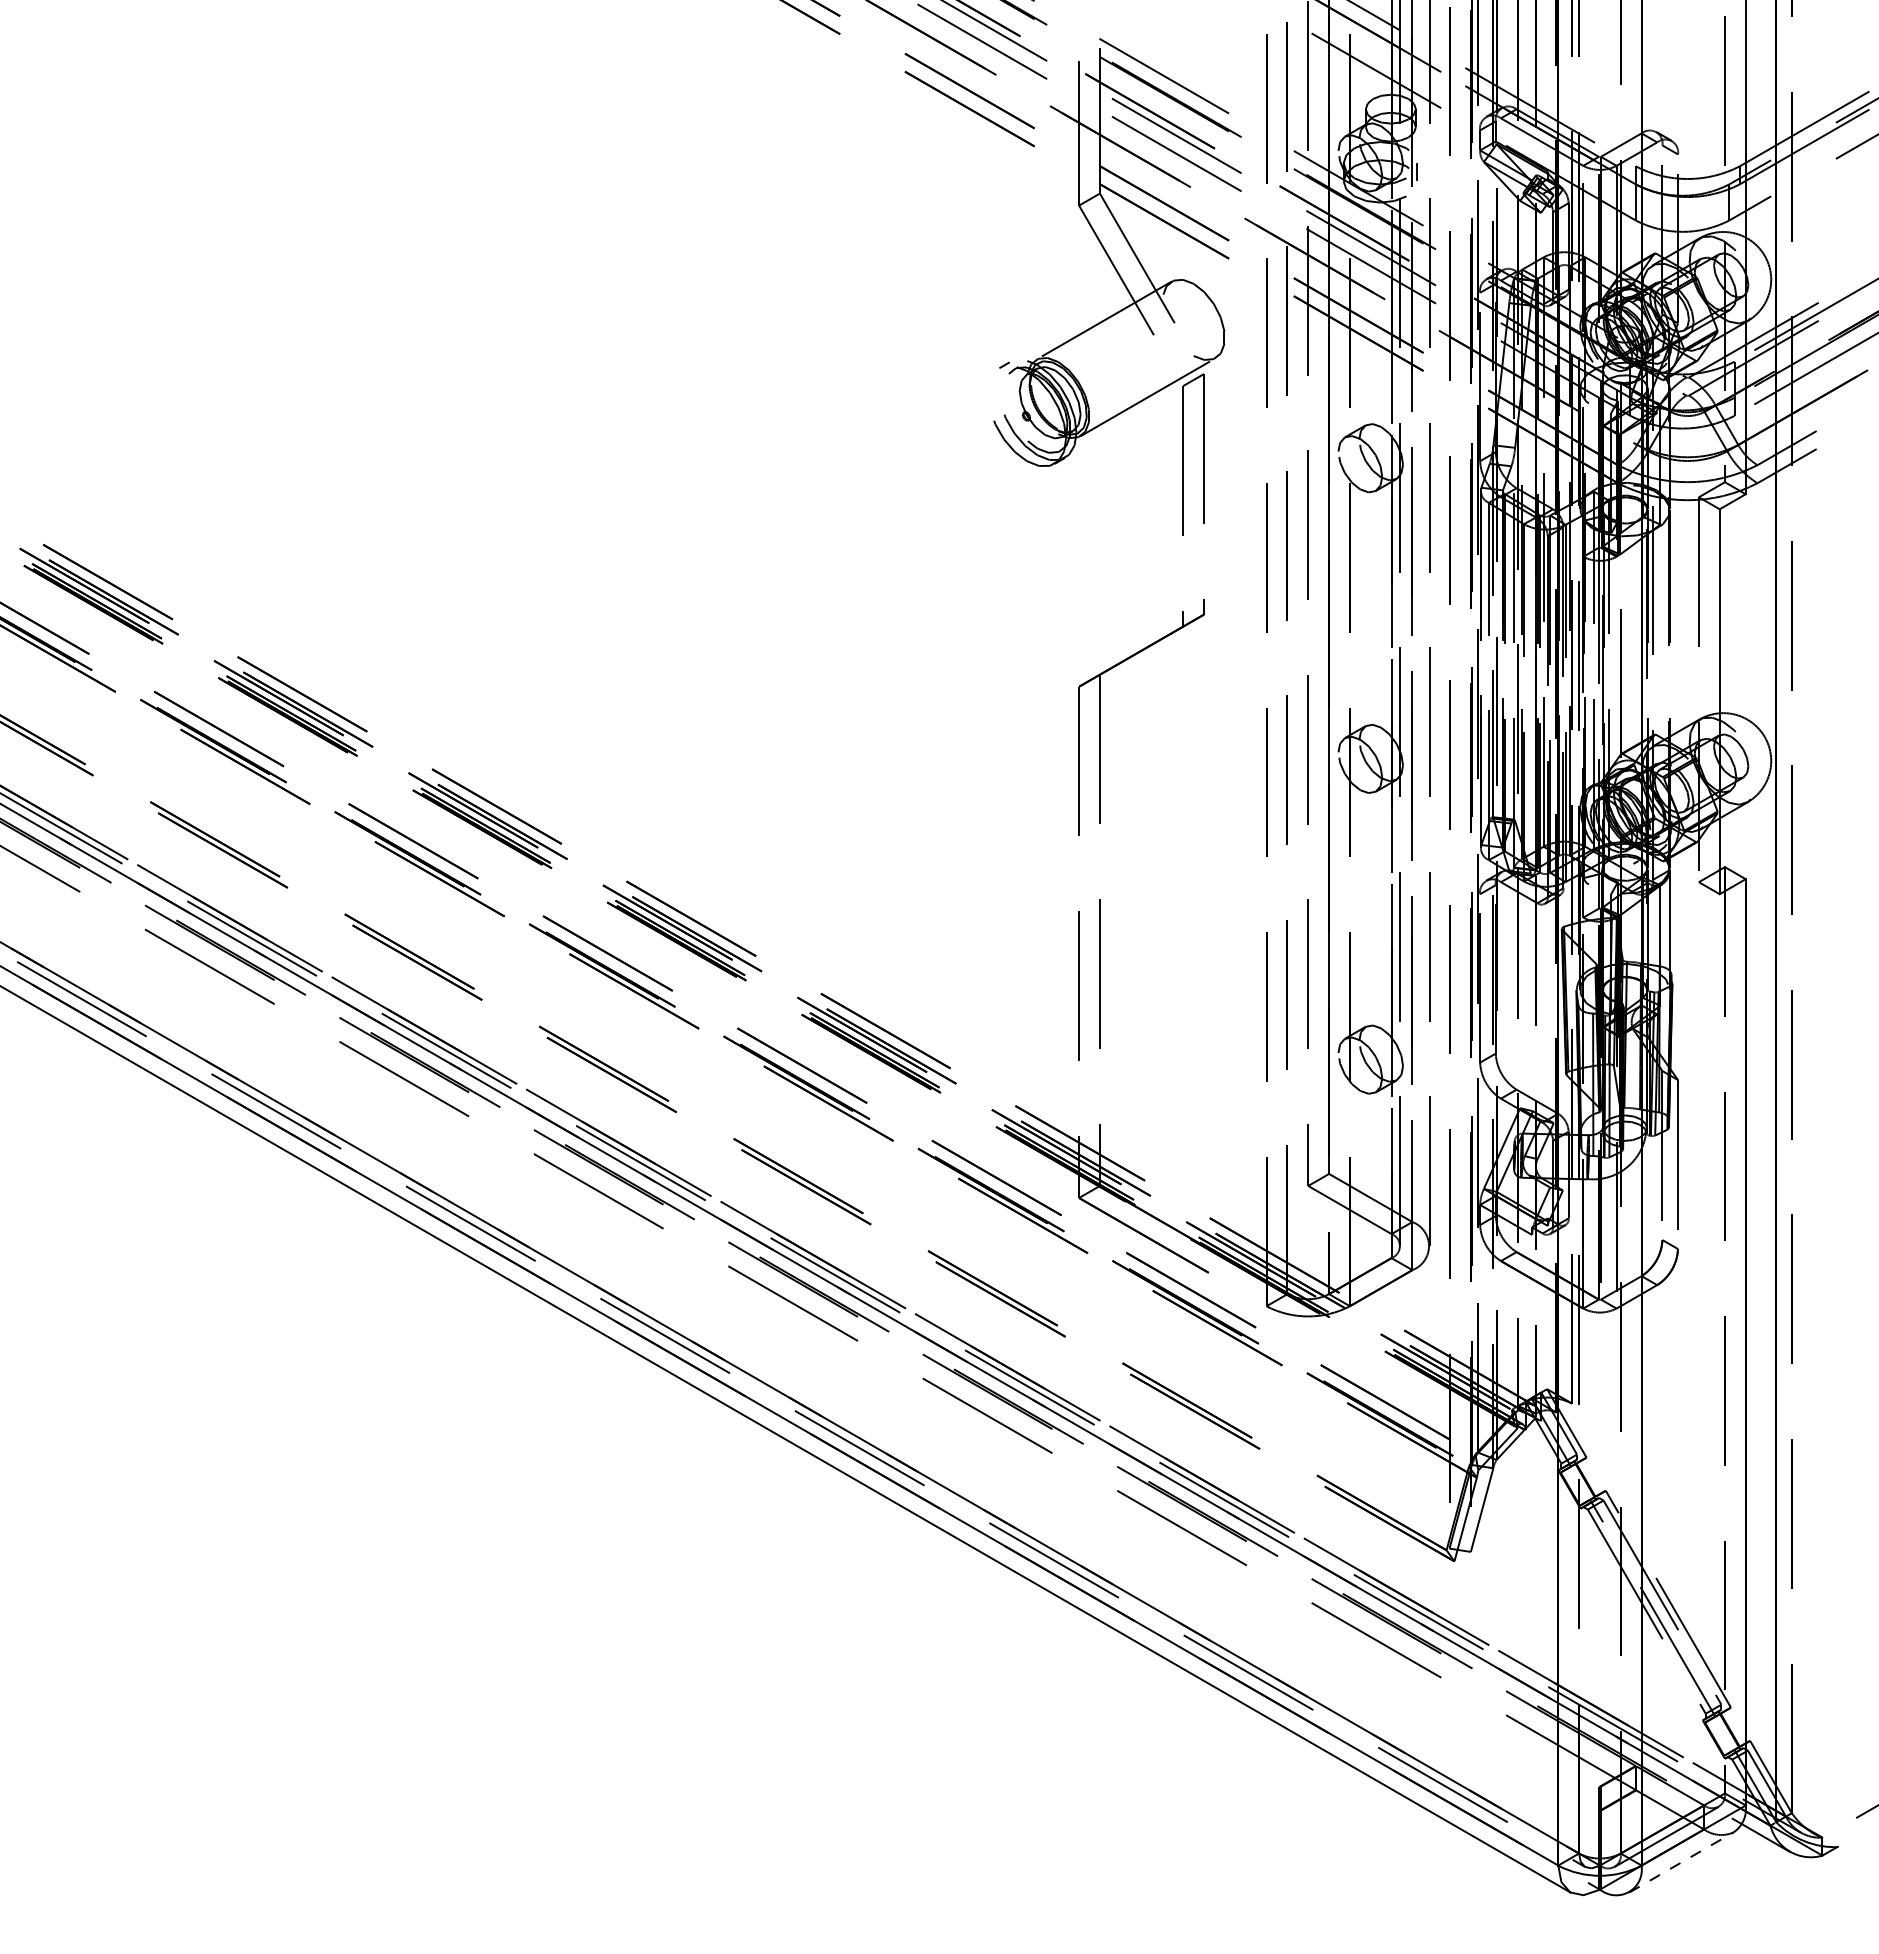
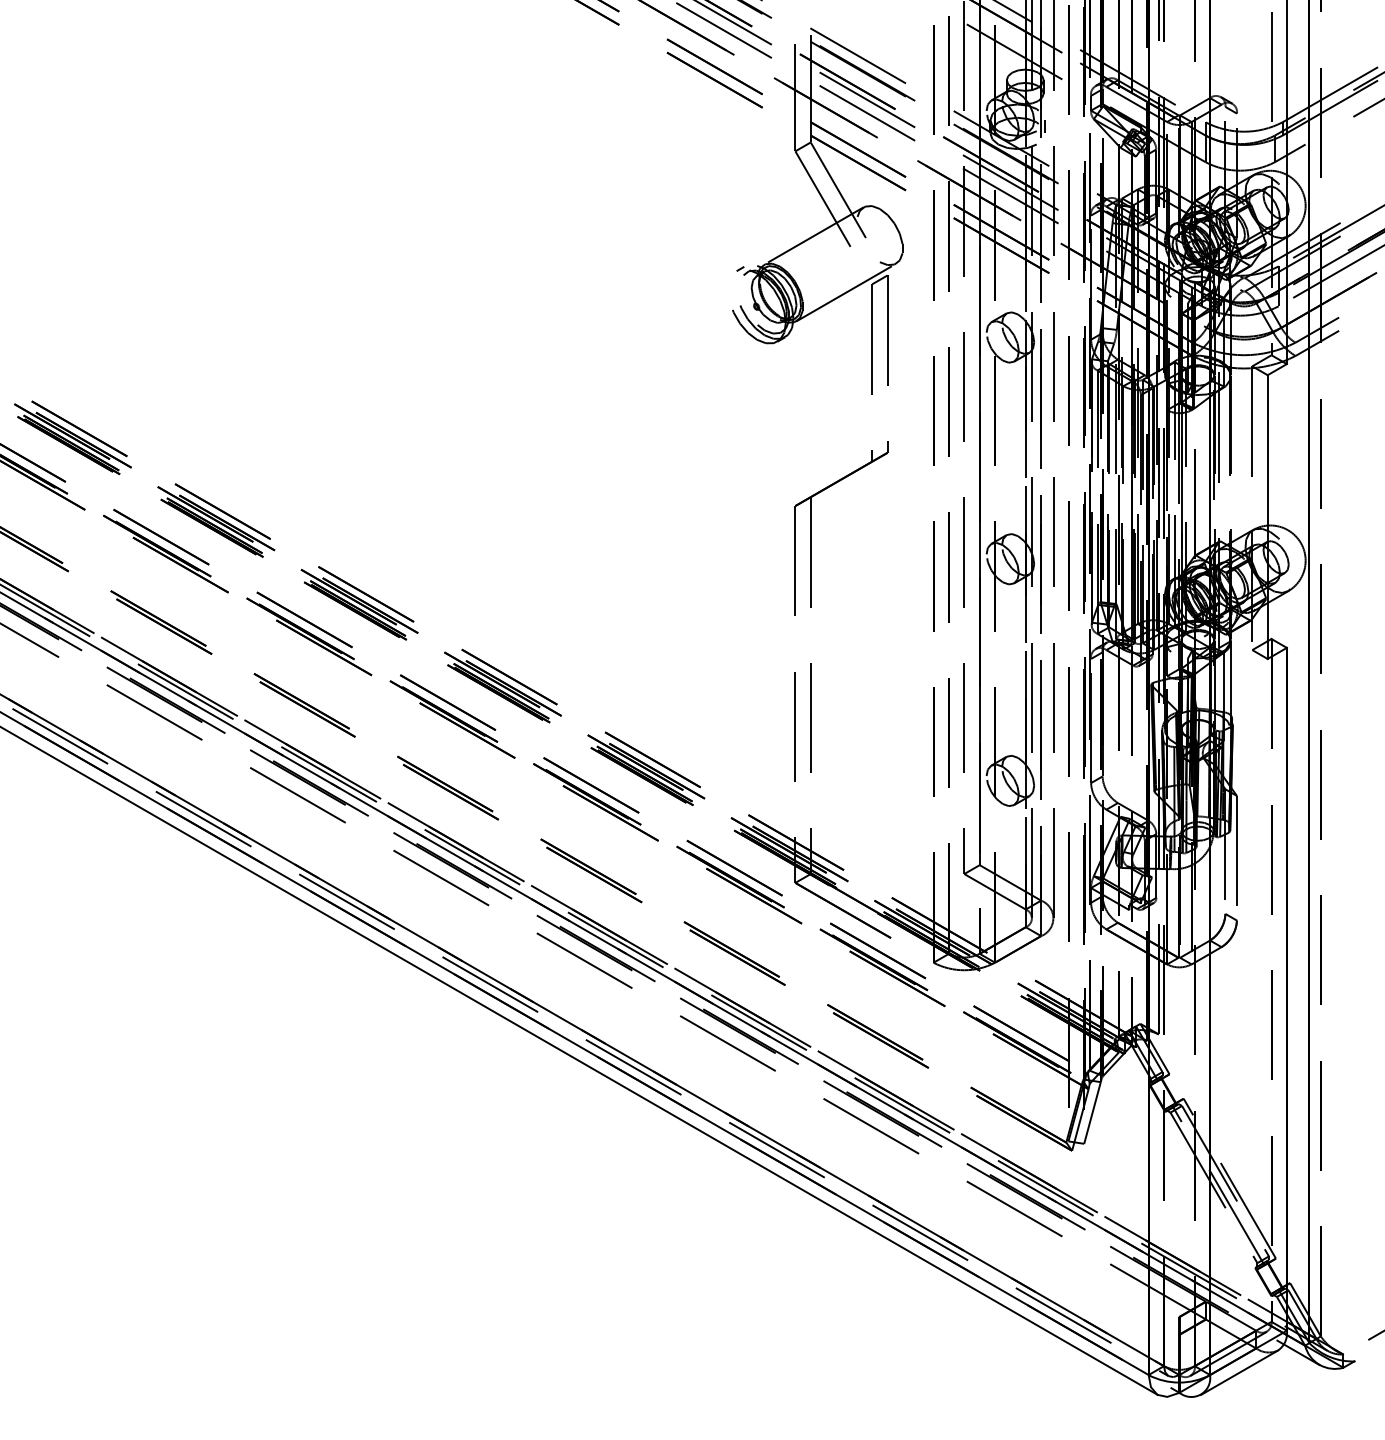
line: (1681, 1862) -> (1239, 1372), dashed -> solid

